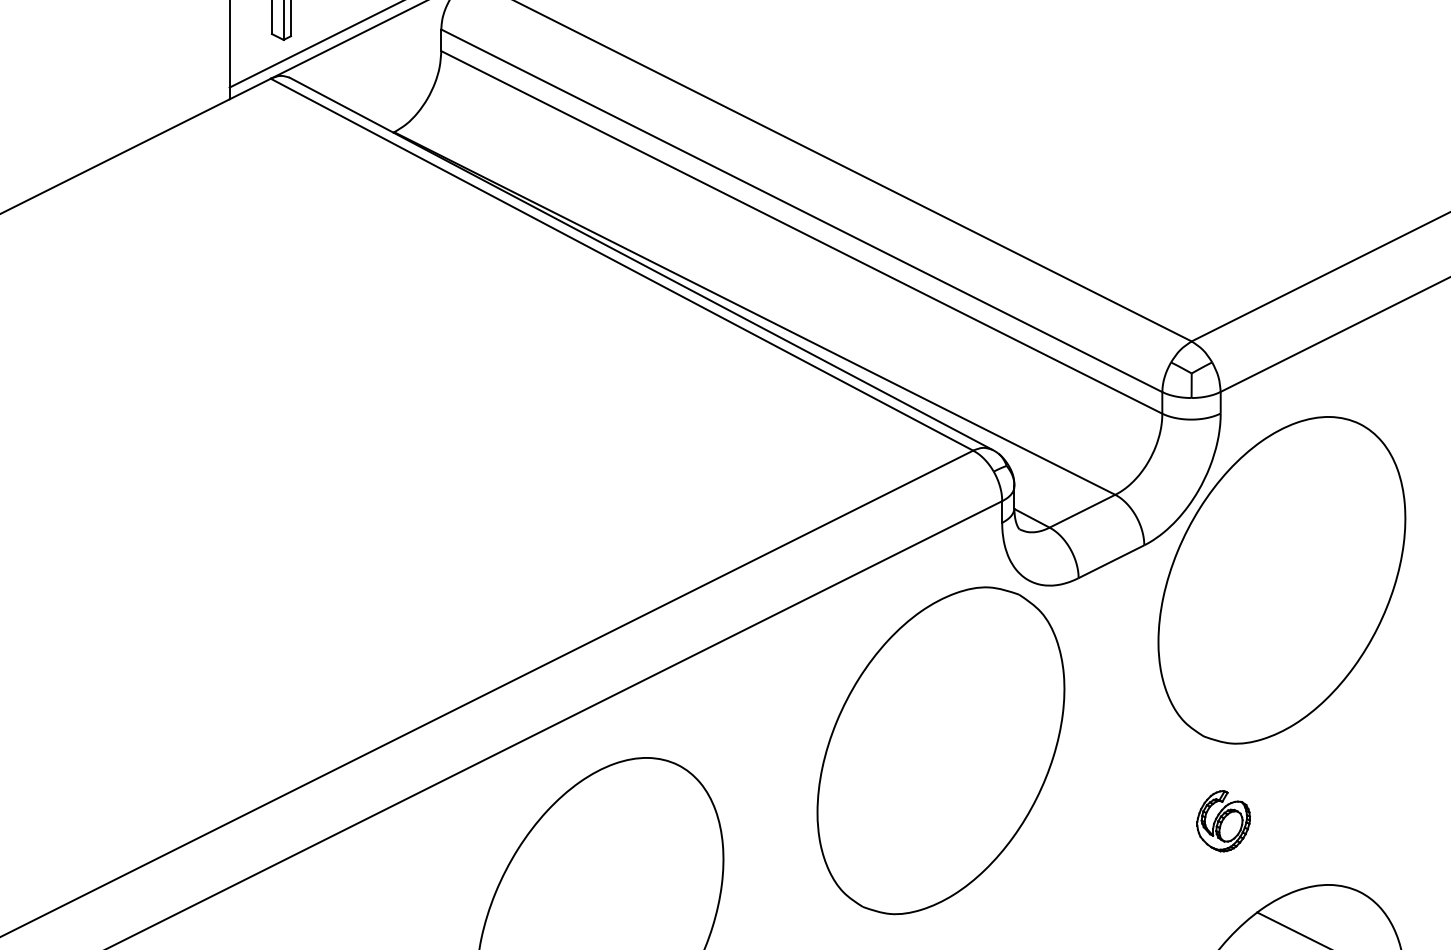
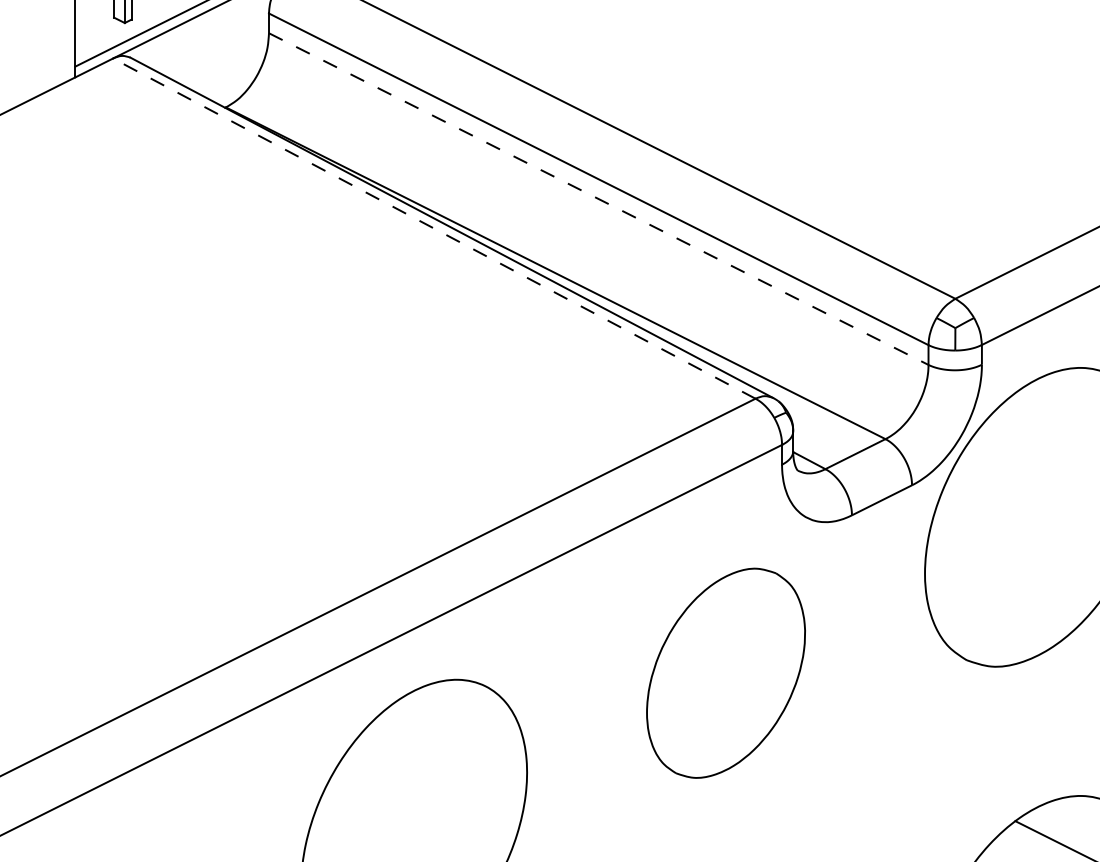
line: (801, 232) -> (598, 199), solid -> dashed
line: (621, 264) -> (433, 228), solid -> dashed
part: (940, 750) -> (725, 672), size x0.7
part: (1223, 821) -> (984, 737), removed

